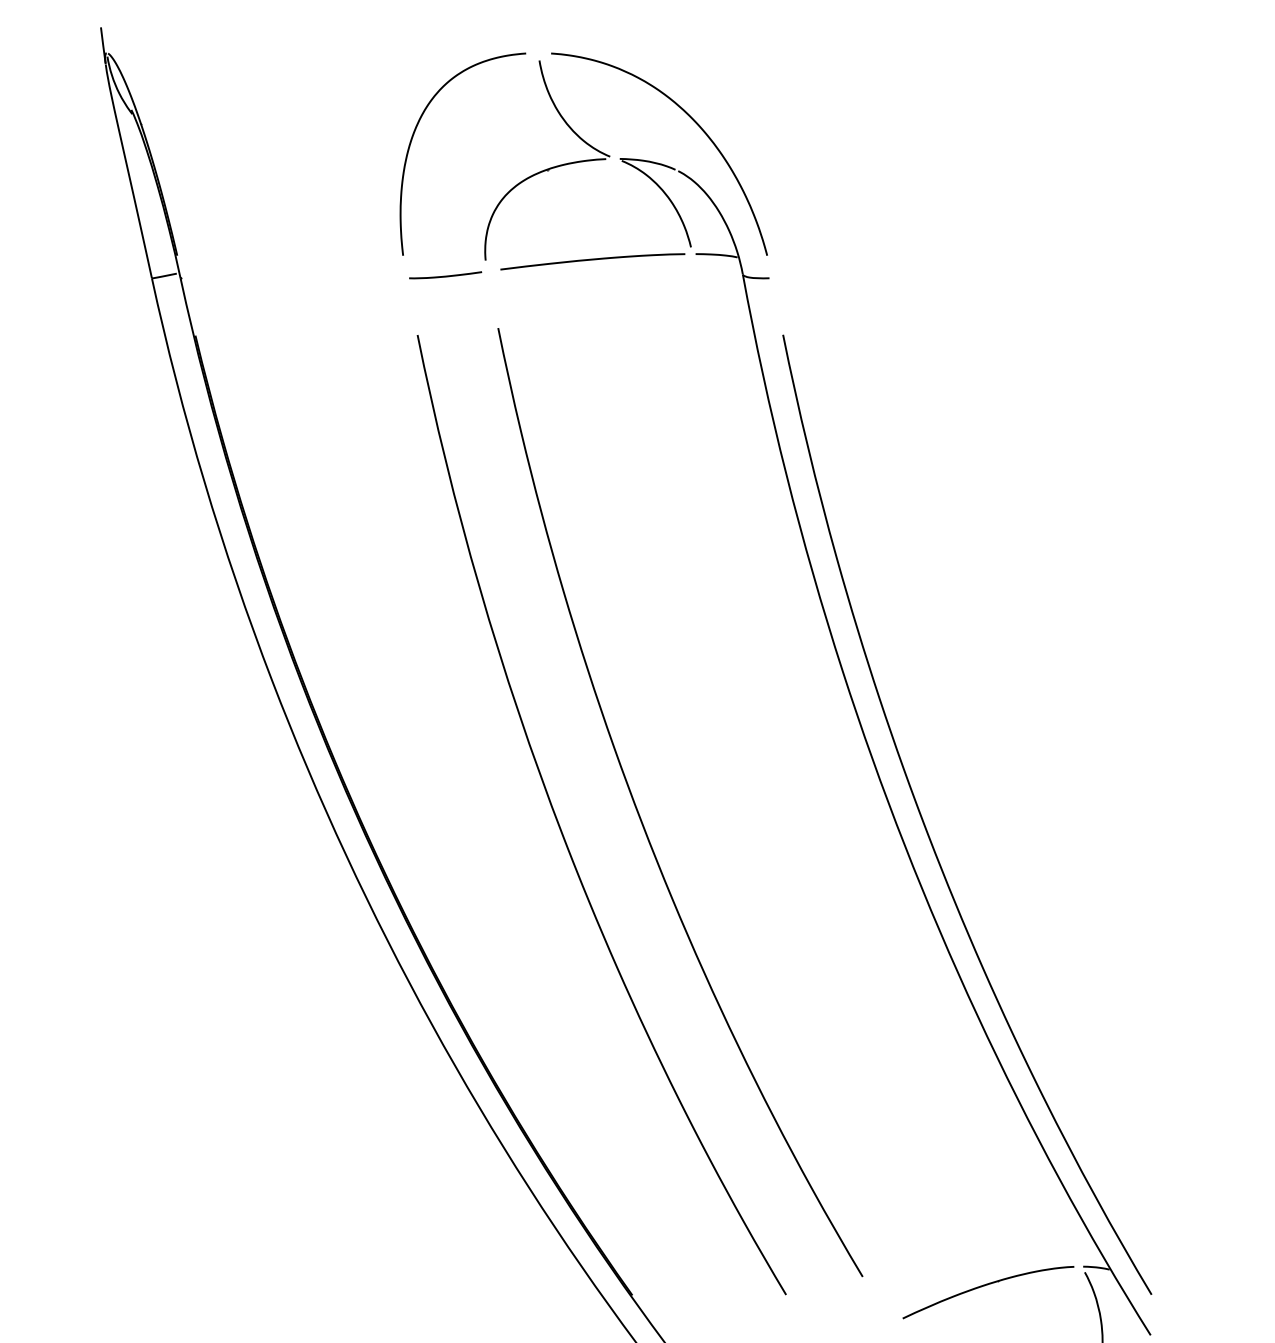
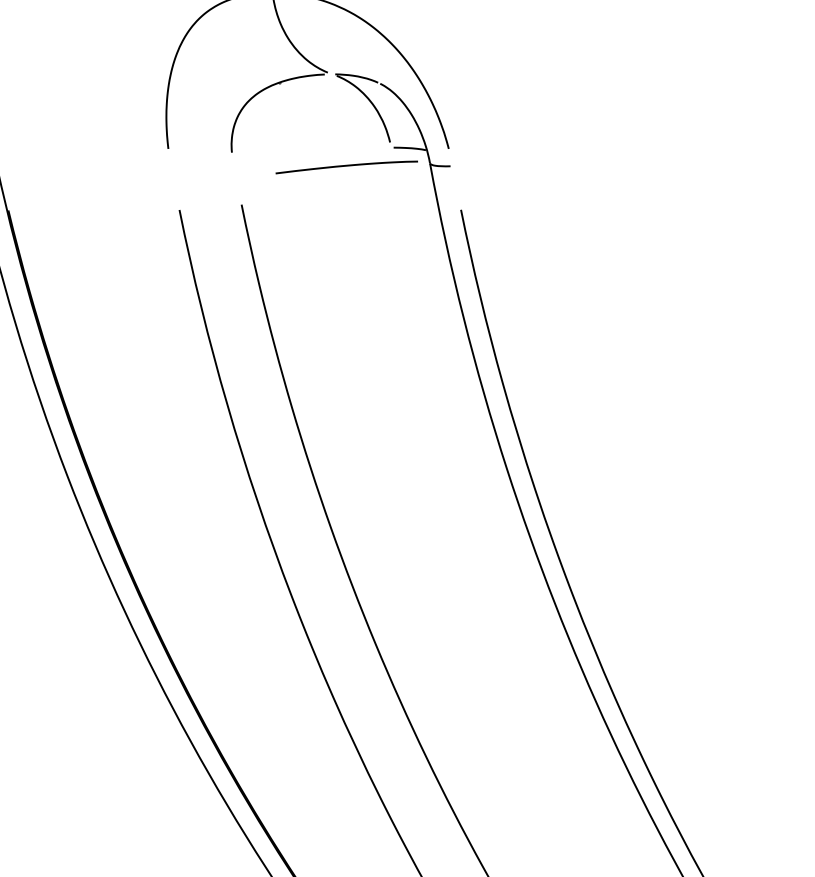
curve: (592, 260) -> (346, 166), moved
curve: (445, 275) -> (201, 164), removed

